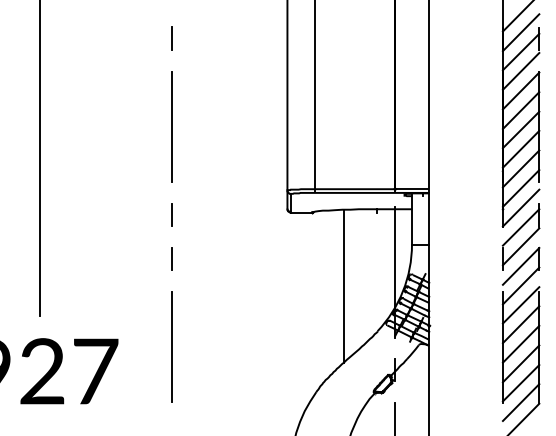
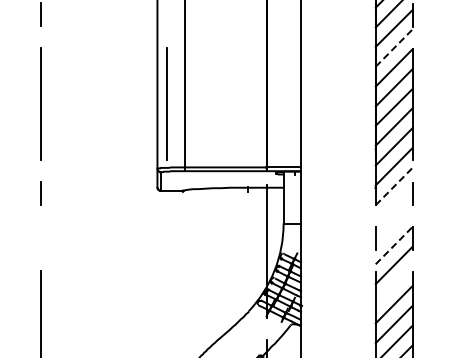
line: (521, 71) -> (394, 48), solid -> dashed
line: (296, 126) -> (166, 103), added
line: (521, 208) -> (394, 186), solid -> dashed
line: (520, 227) -> (393, 206), removed
line: (520, 246) -> (393, 225), removed
line: (171, 258) -> (40, 237), removed
line: (521, 266) -> (394, 245), solid -> dashed
line: (343, 285) -> (214, 264), removed
line: (520, 305) -> (393, 285), removed

